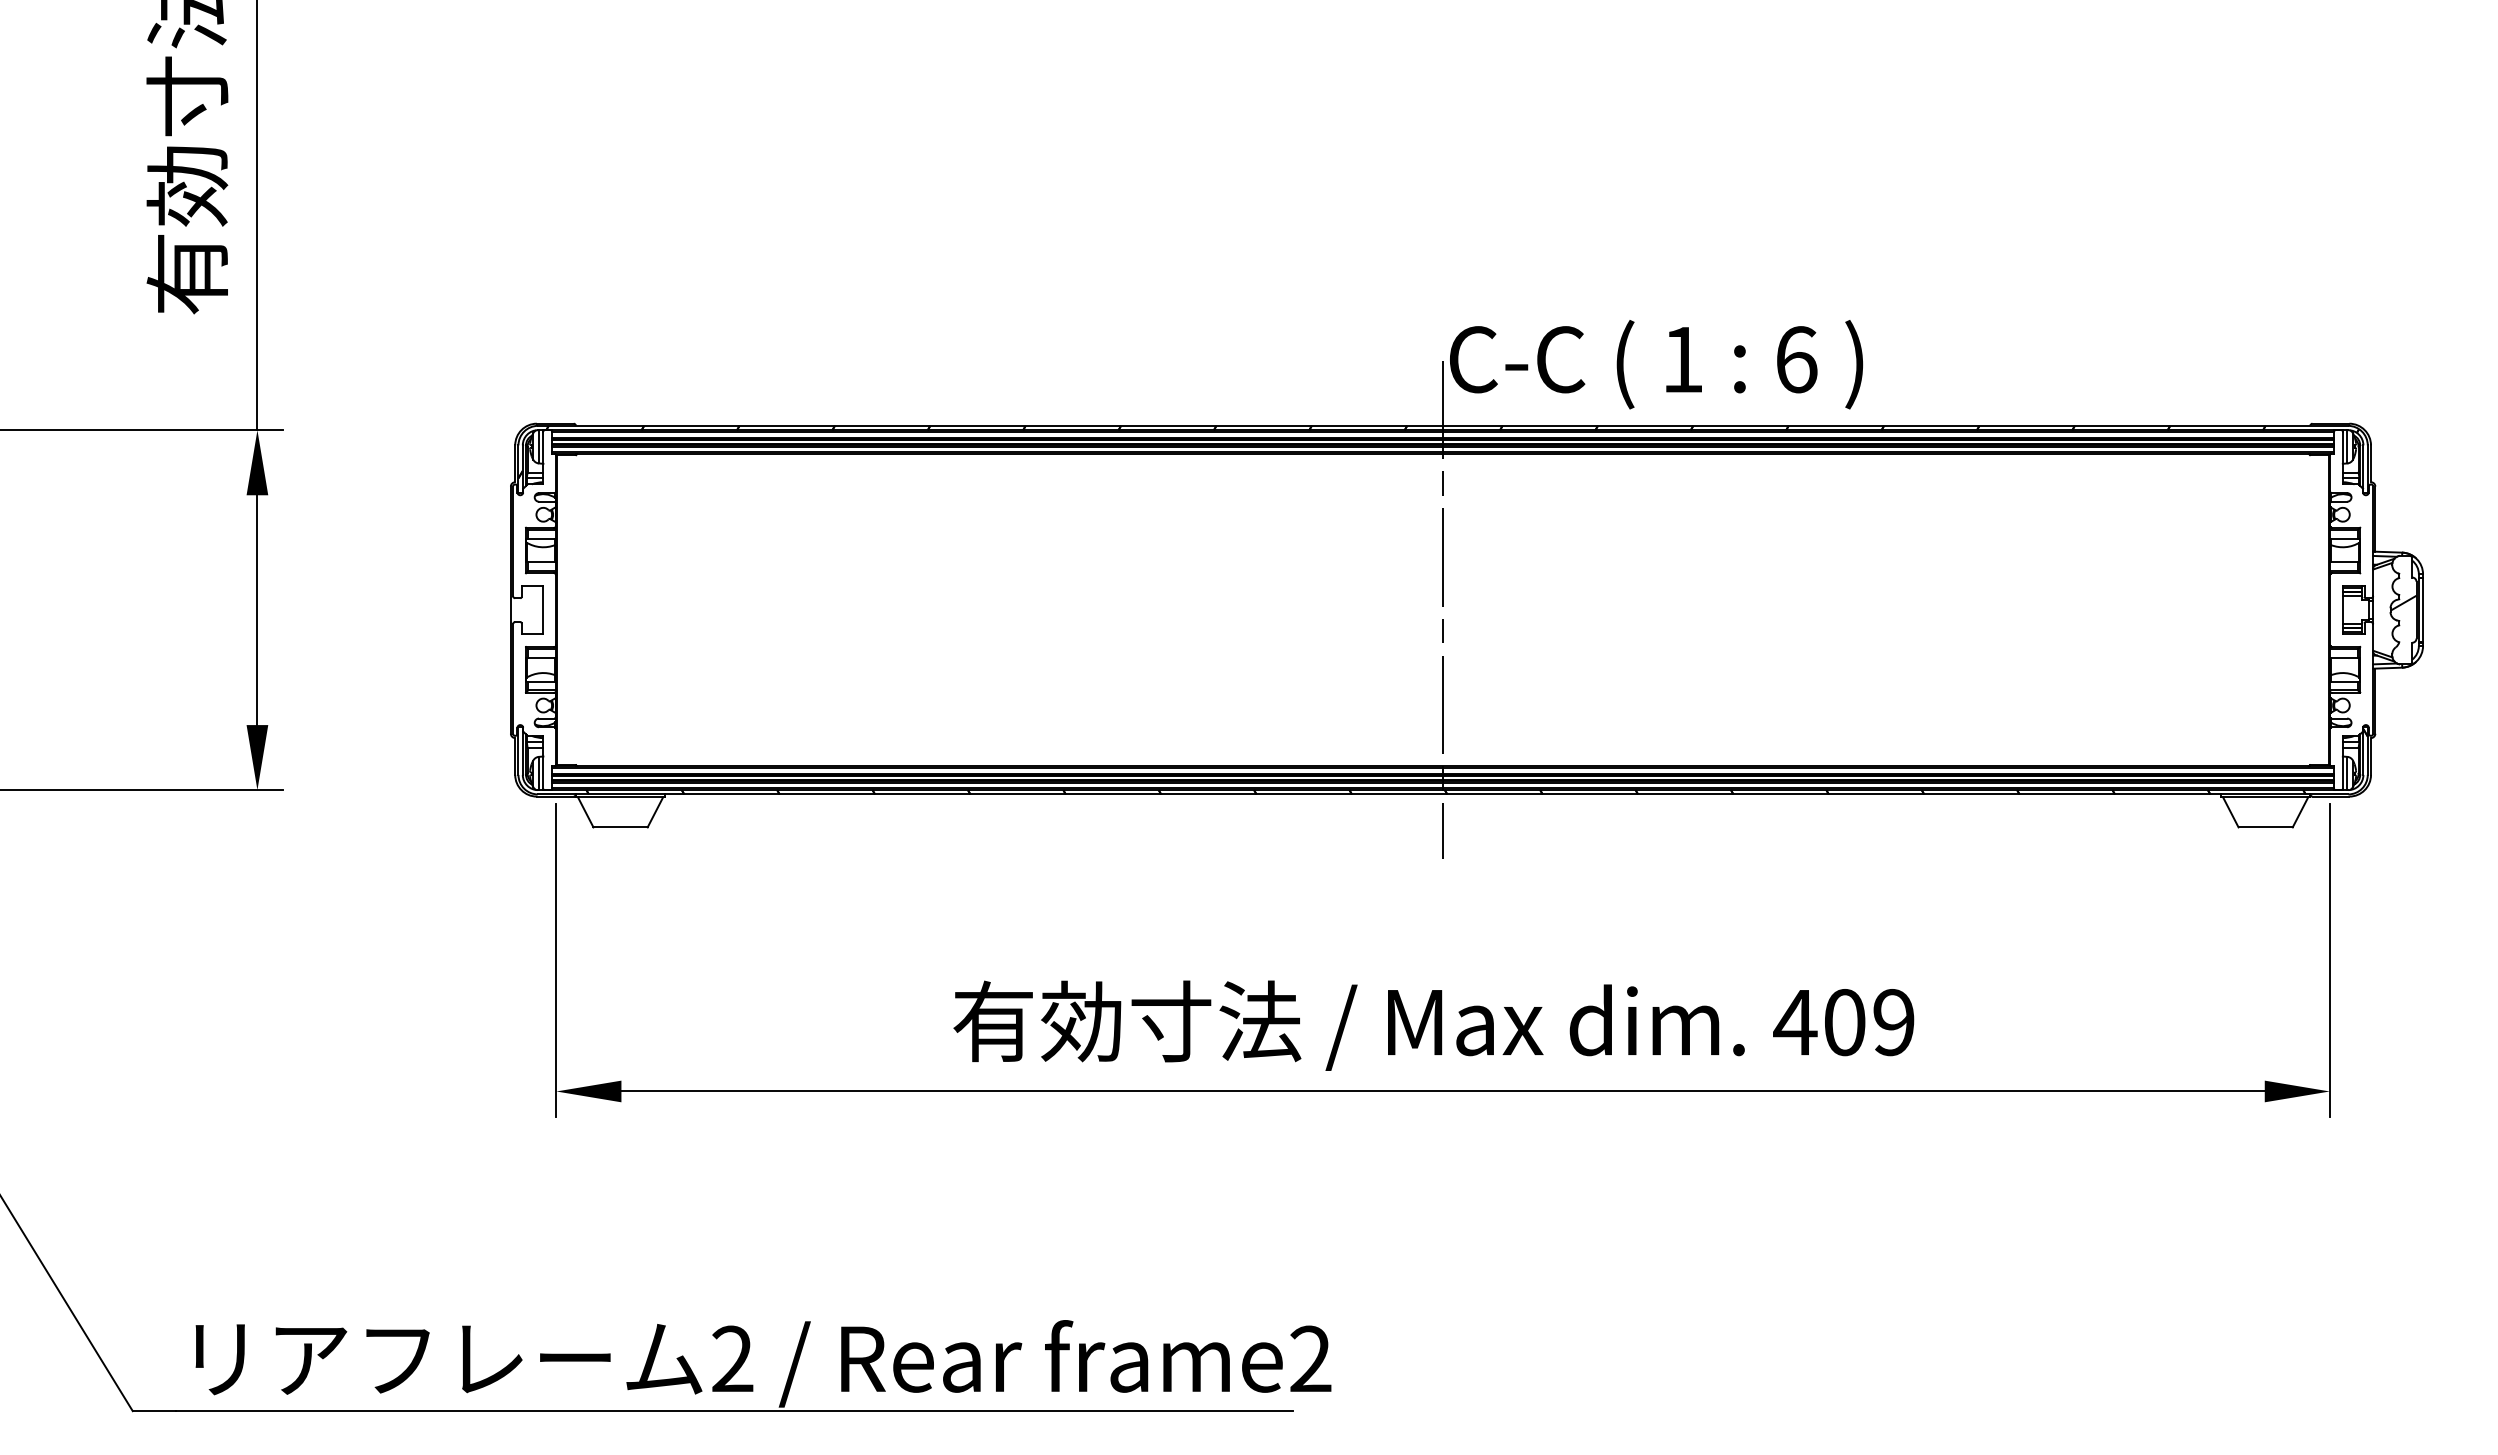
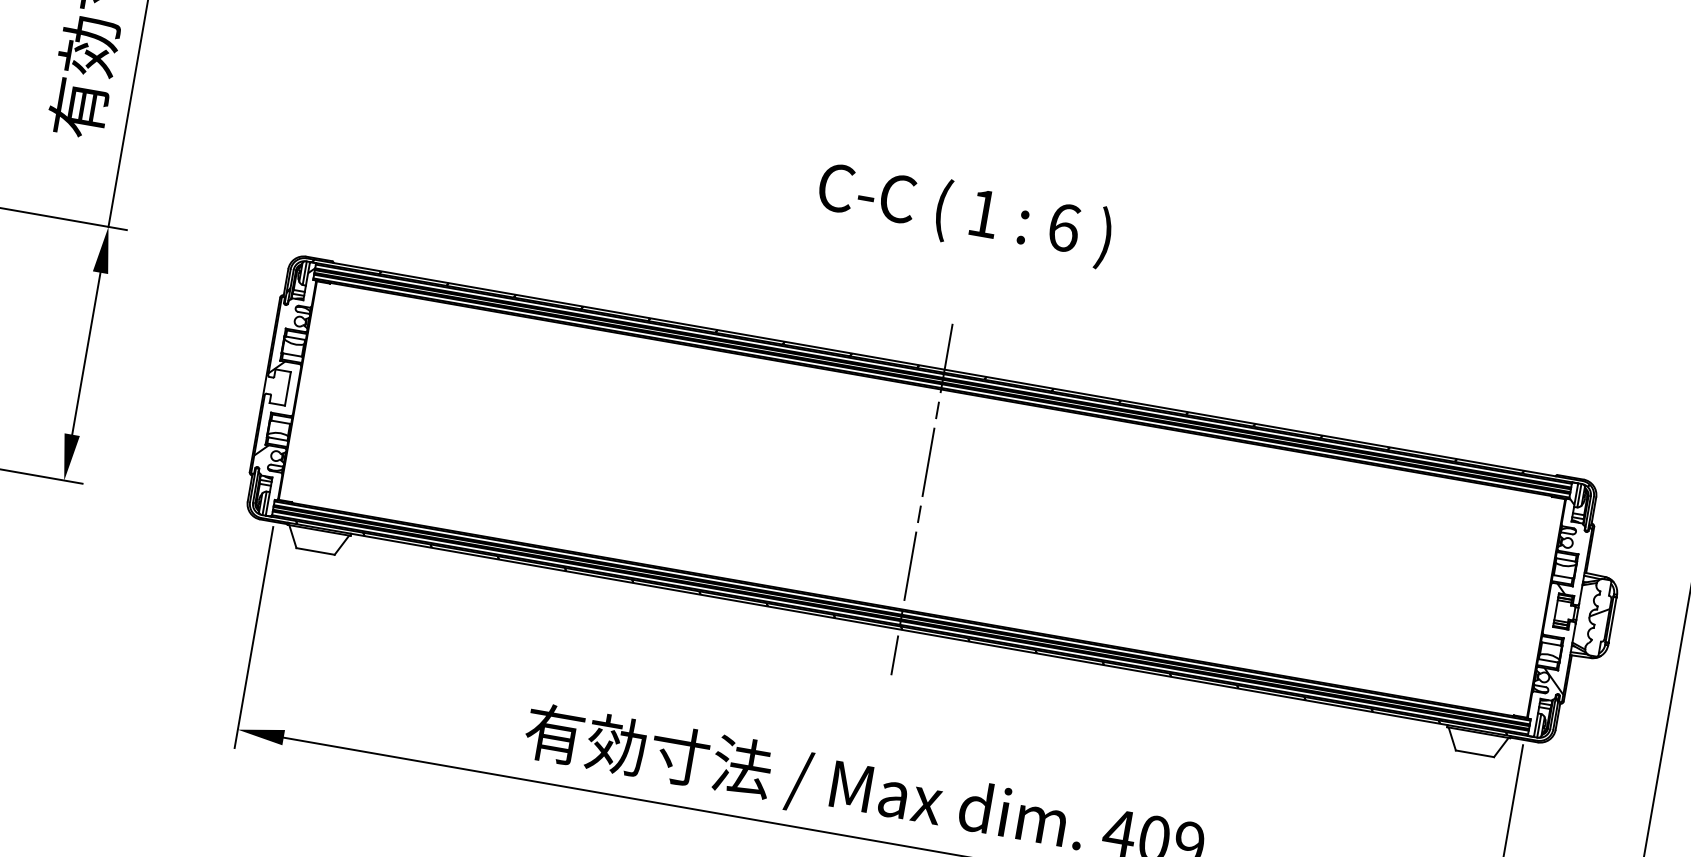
text: (1656, 364) -> (964, 213), moved
hatch: (2353, 588) -> (1566, 596), added
hatch: (532, 613) -> (279, 389), added

